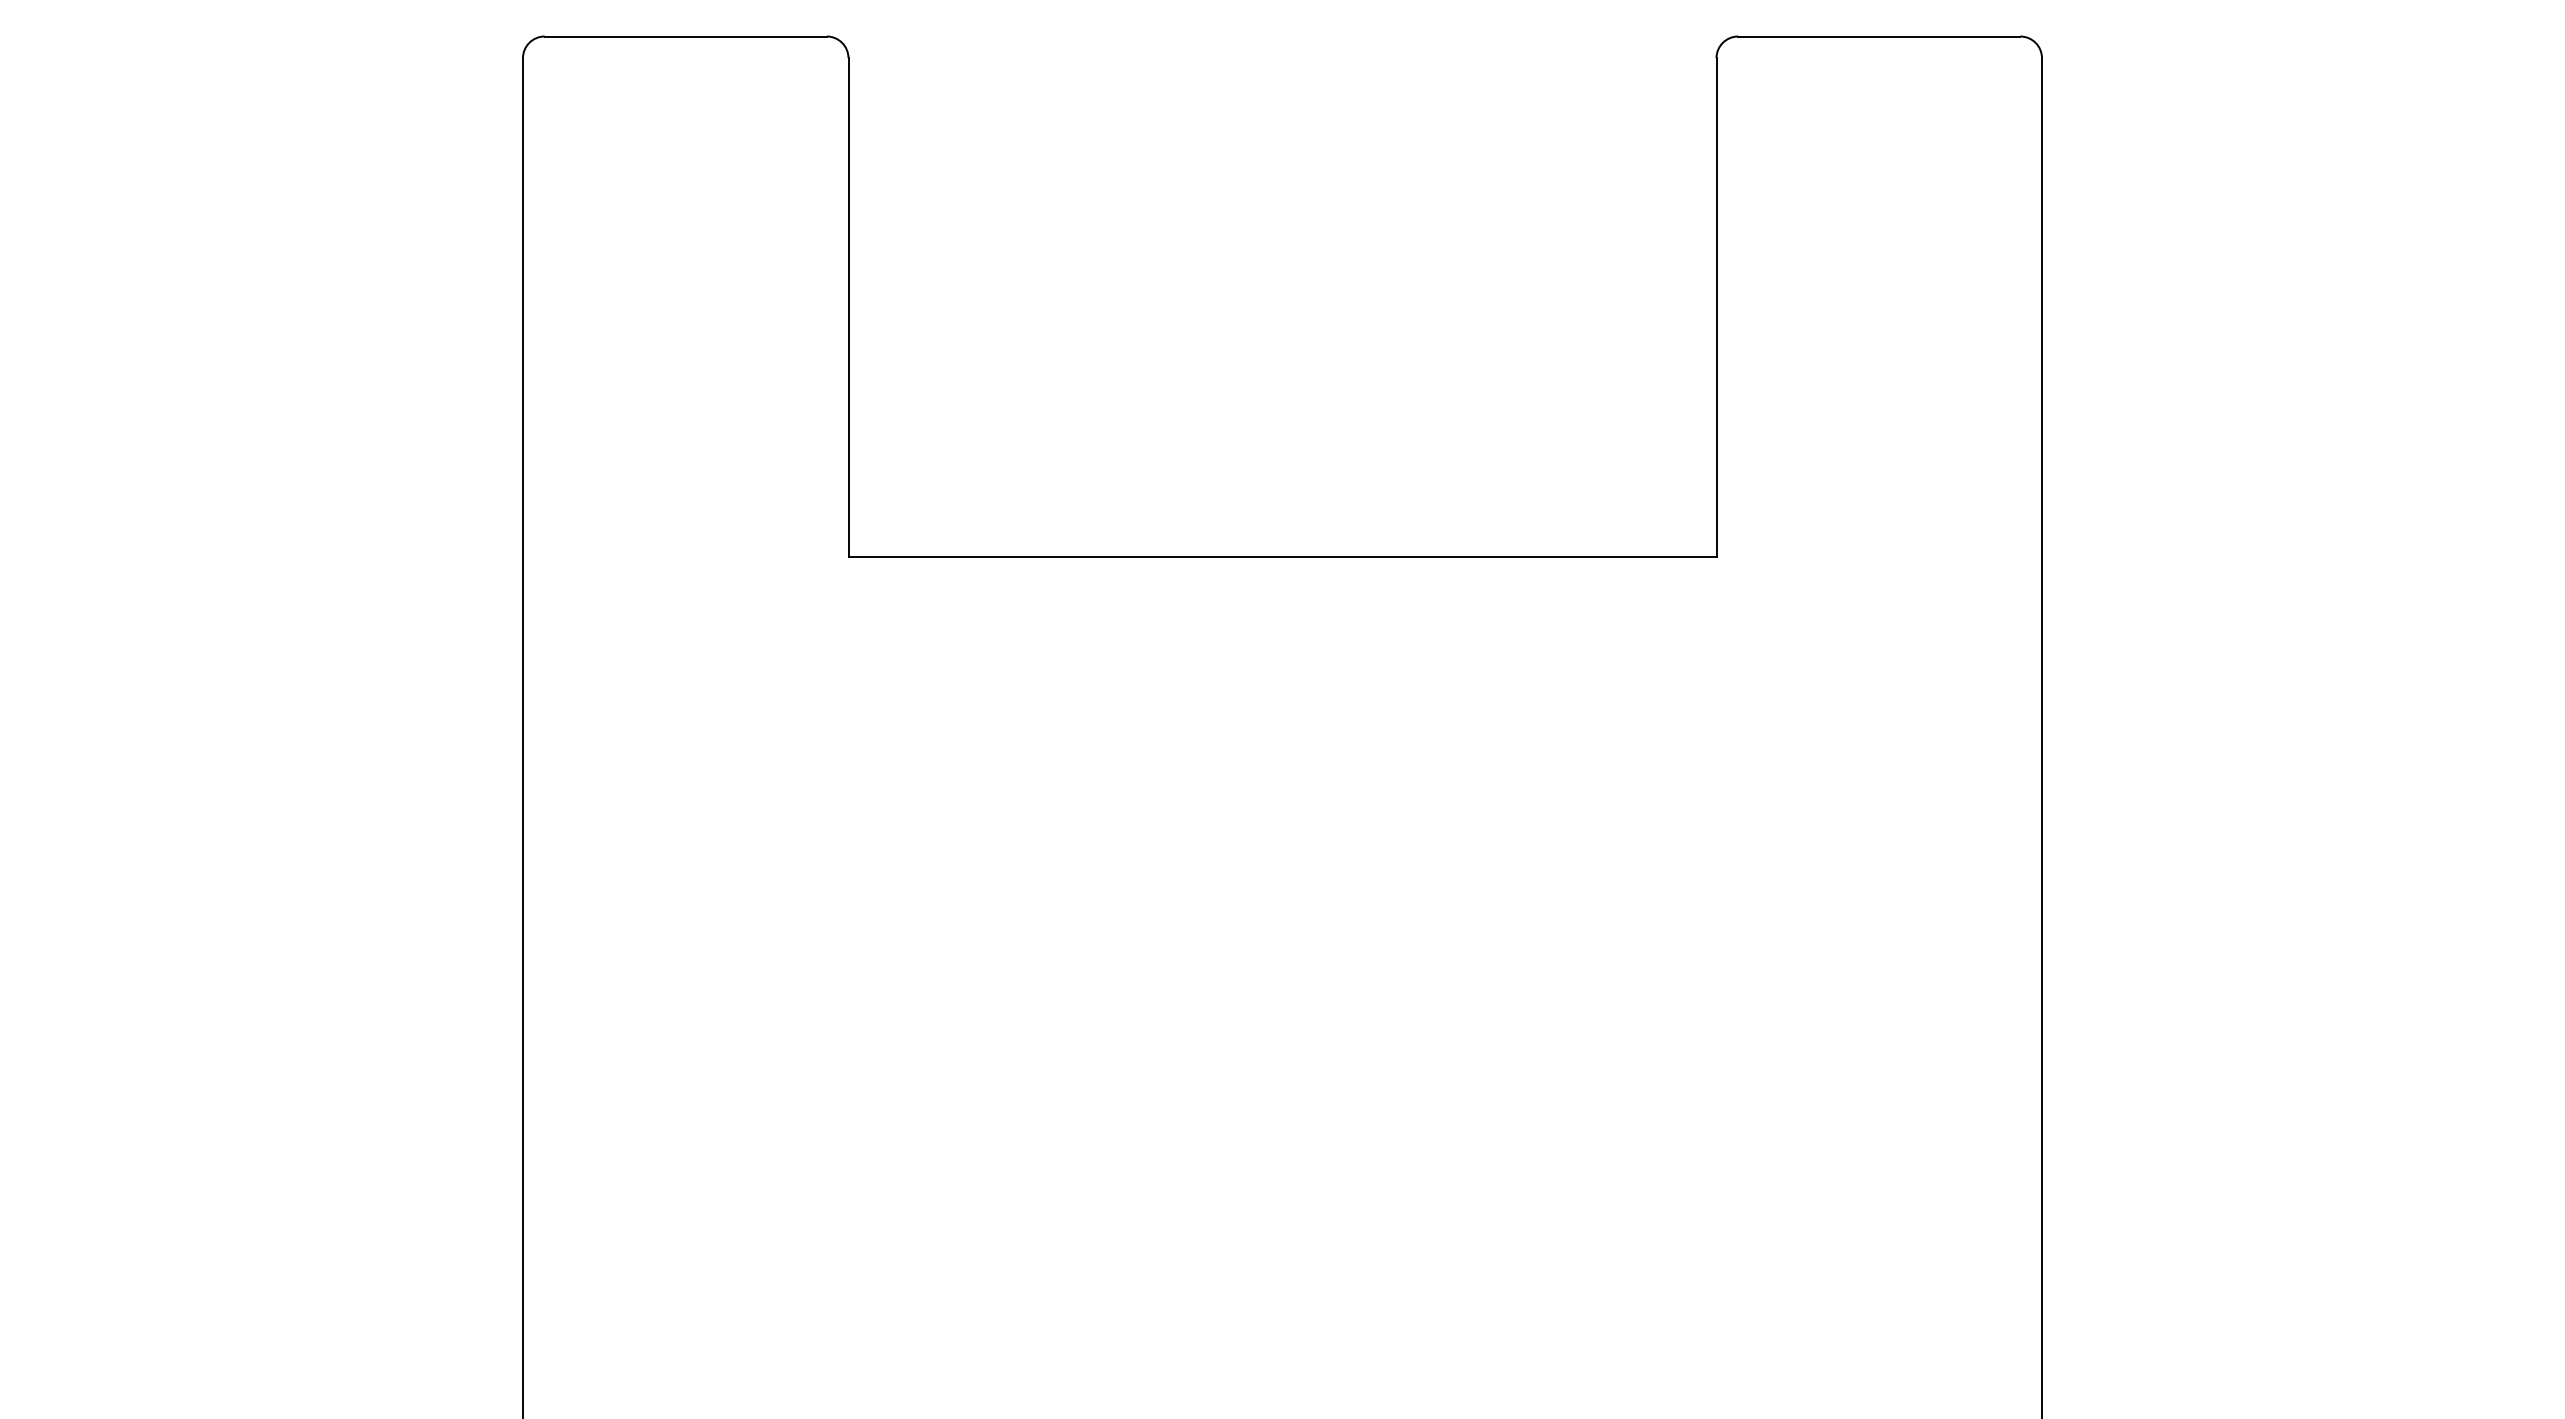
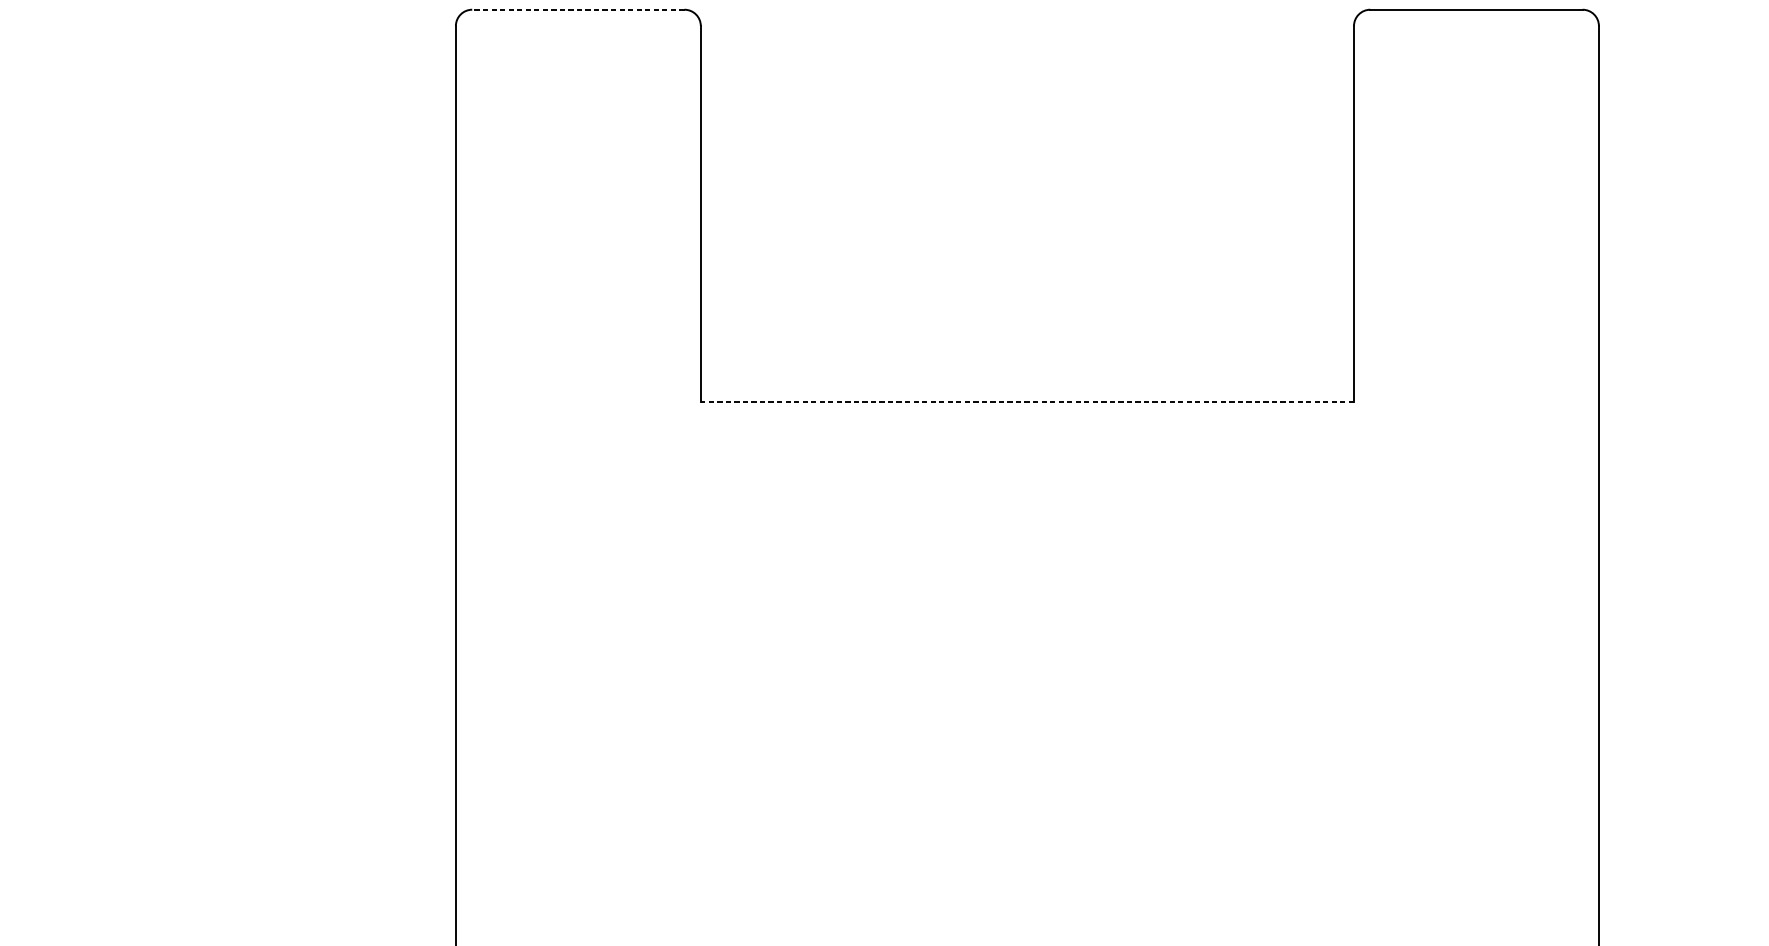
line: (685, 36) -> (578, 9), solid -> dashed
line: (1282, 557) -> (1027, 401), solid -> dashed

